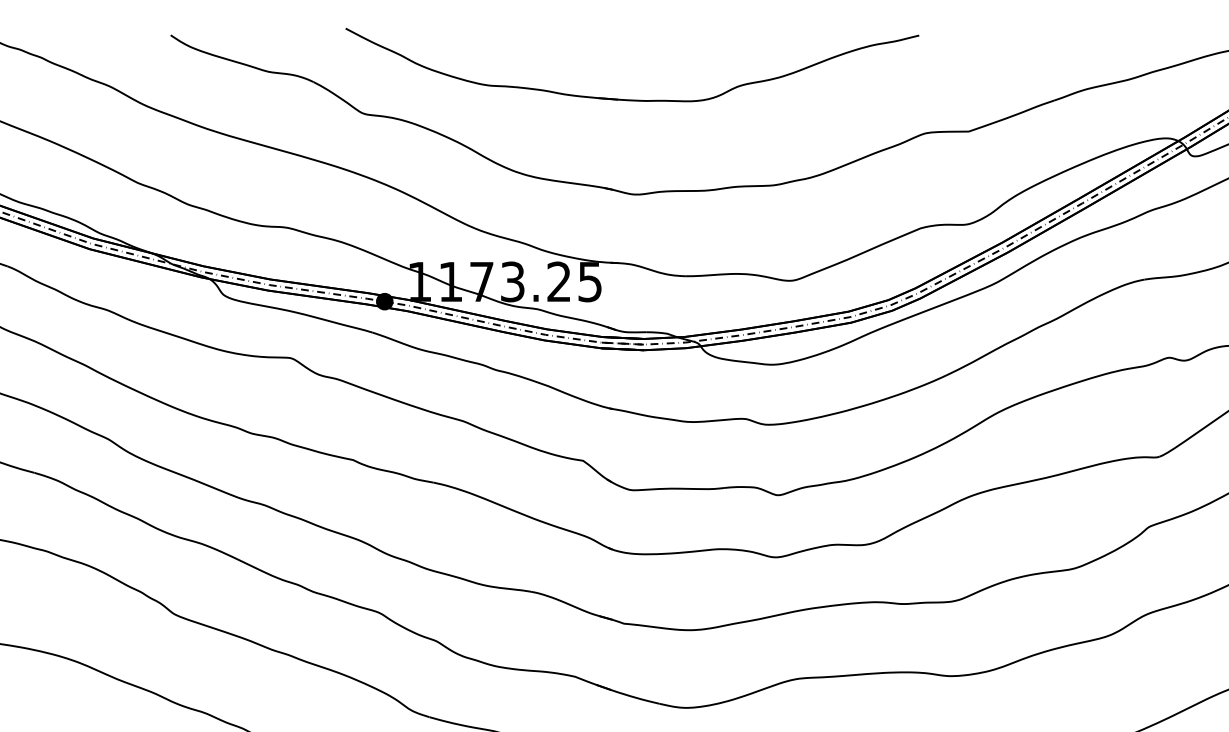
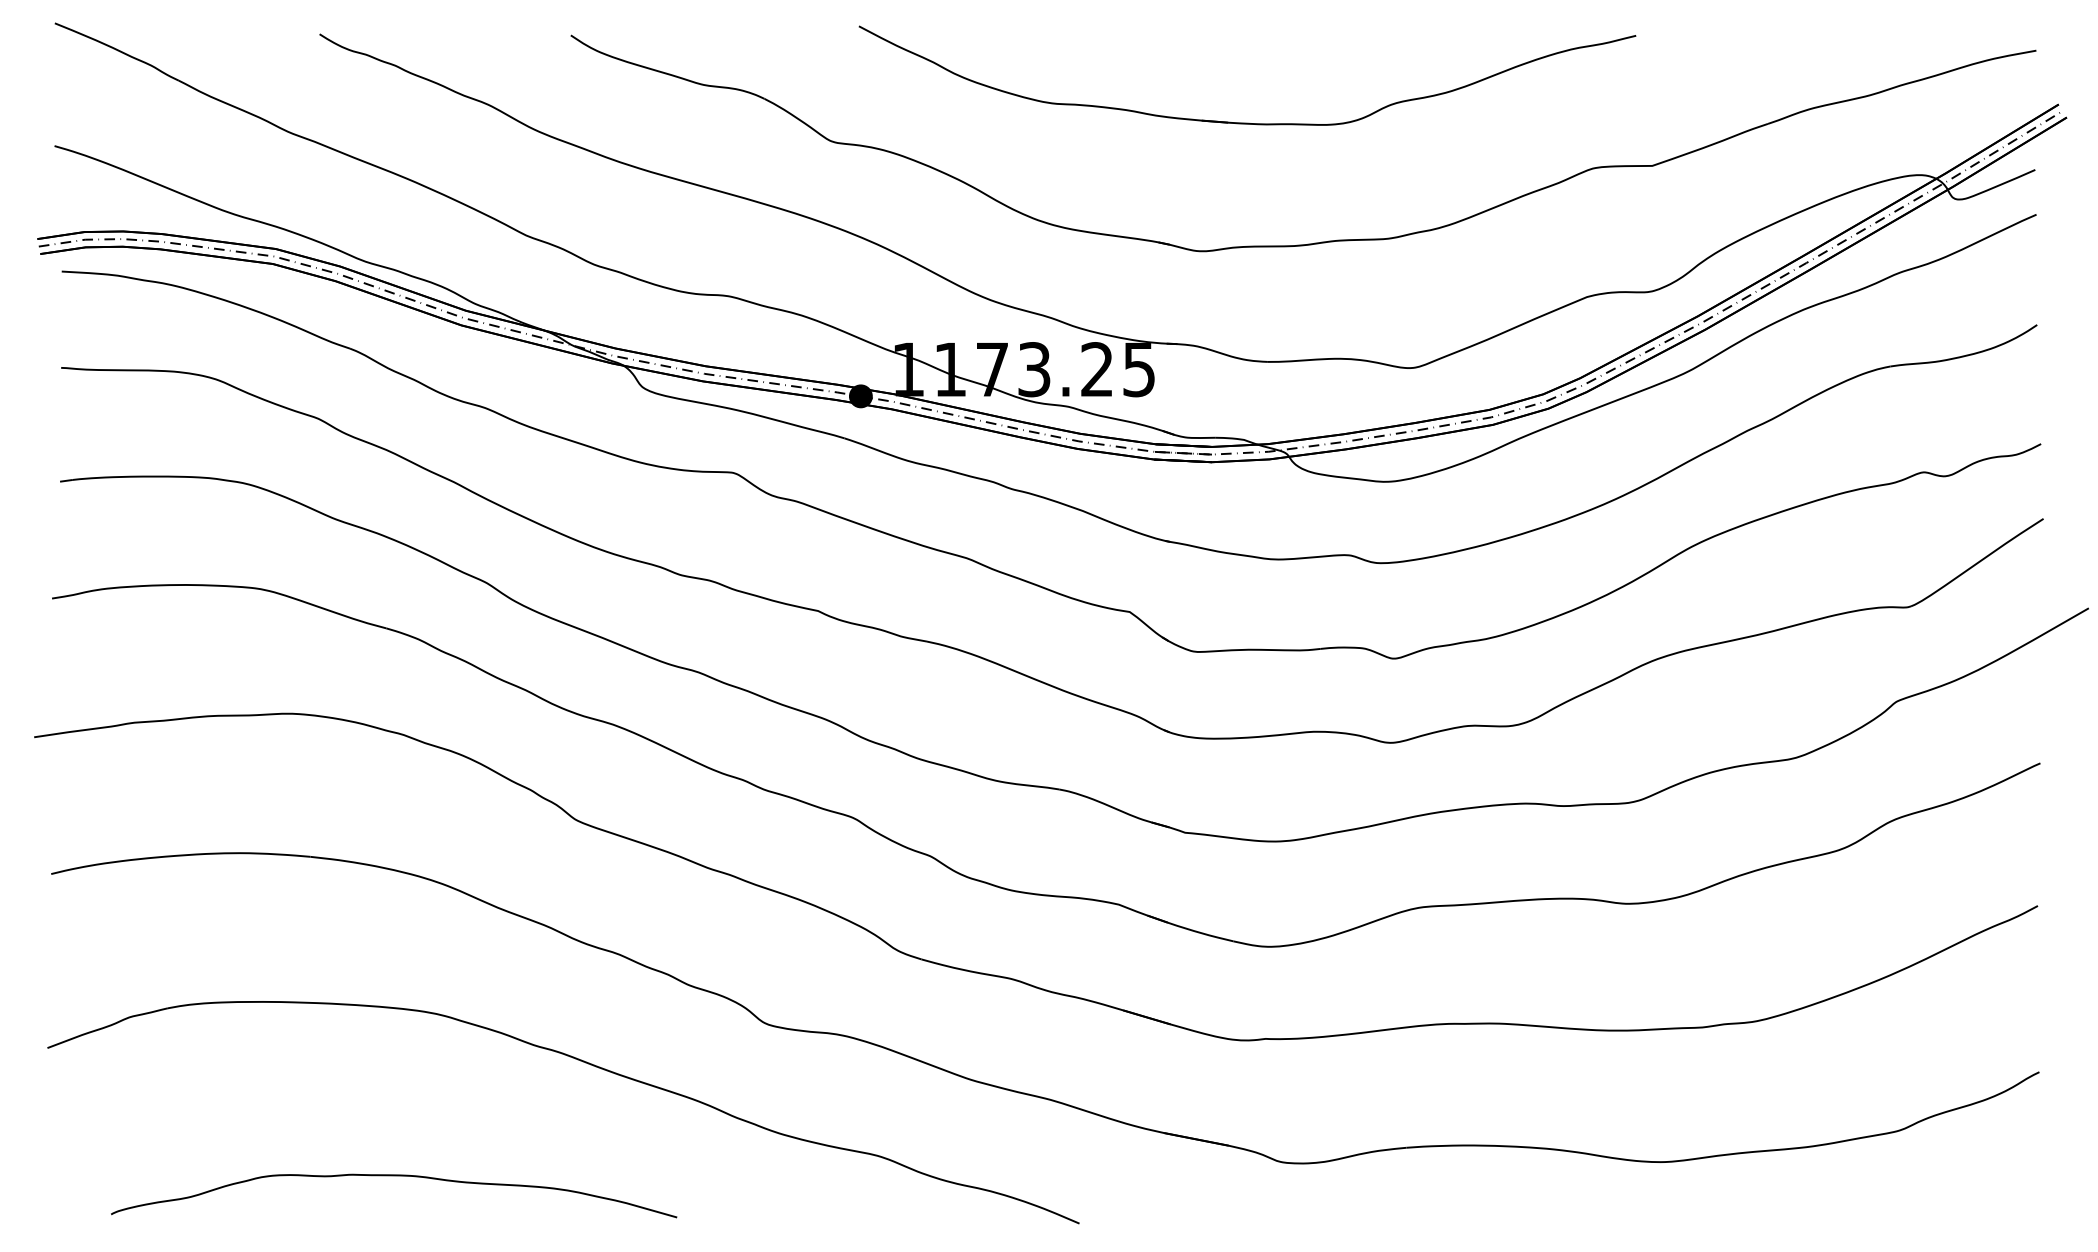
part: (632, 99) -> (1247, 122), moved

